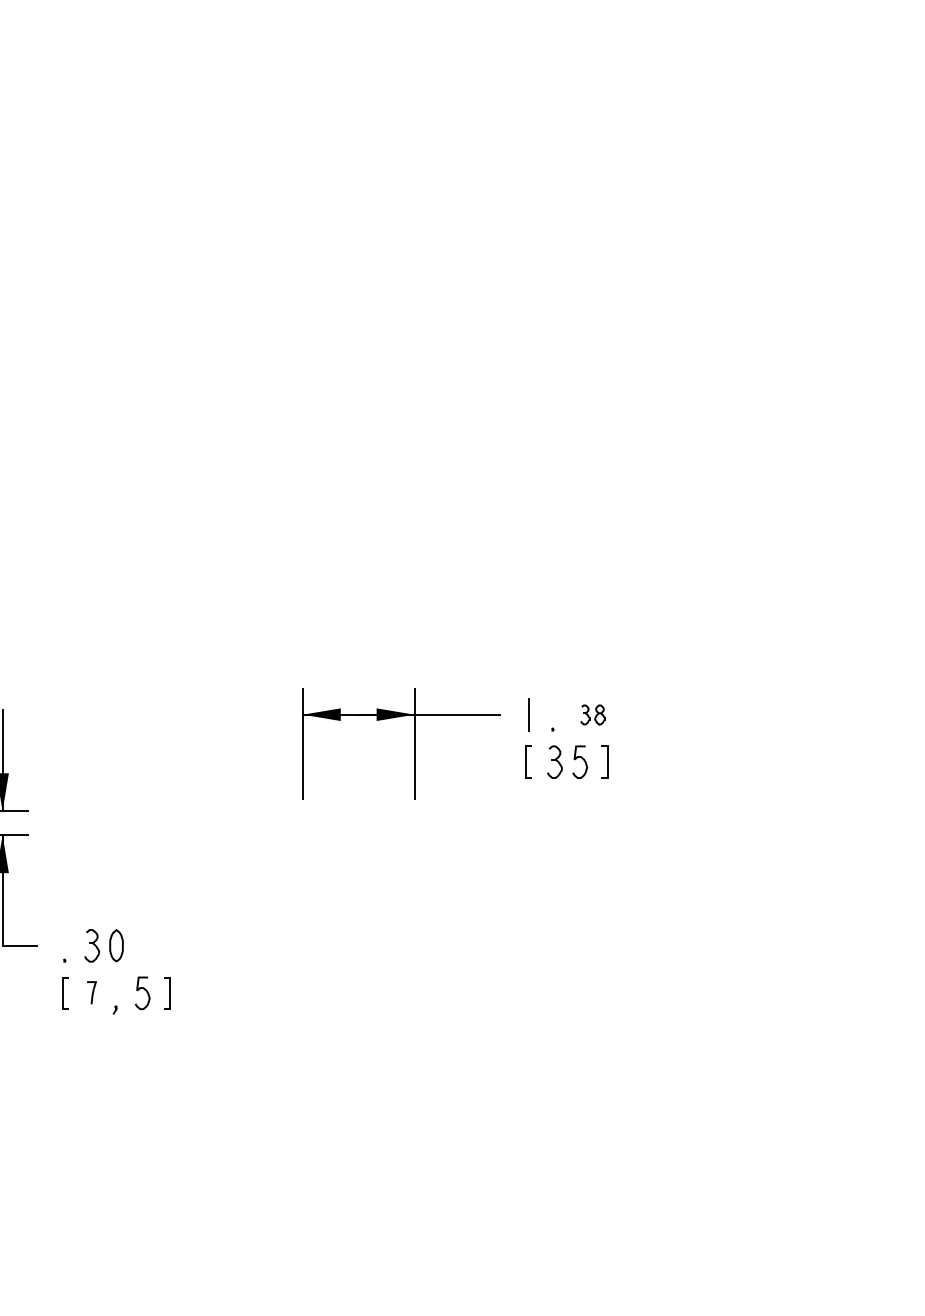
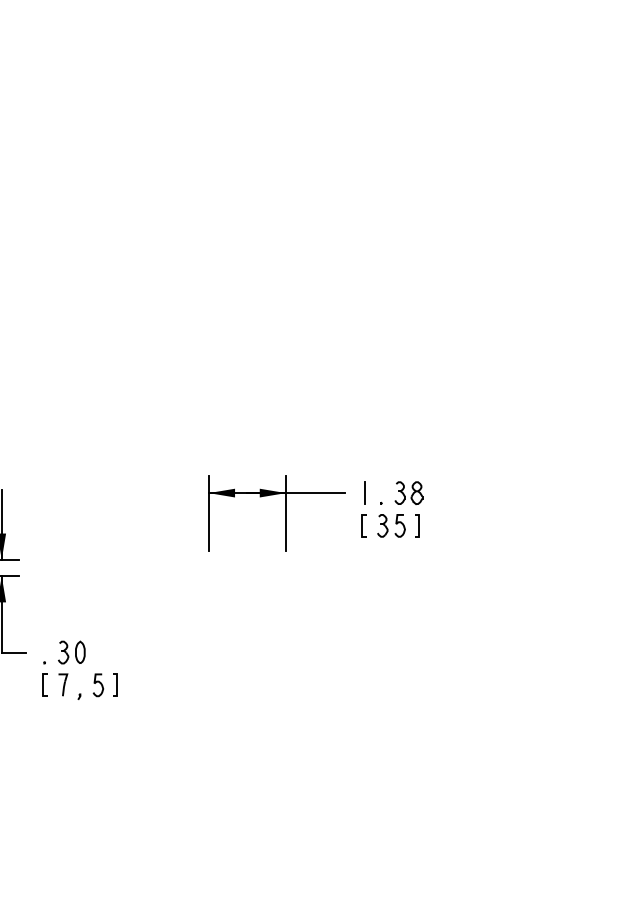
part: (592, 715) -> (408, 493), size x1.67
part: (92, 992) -> (63, 684), size x1.43

